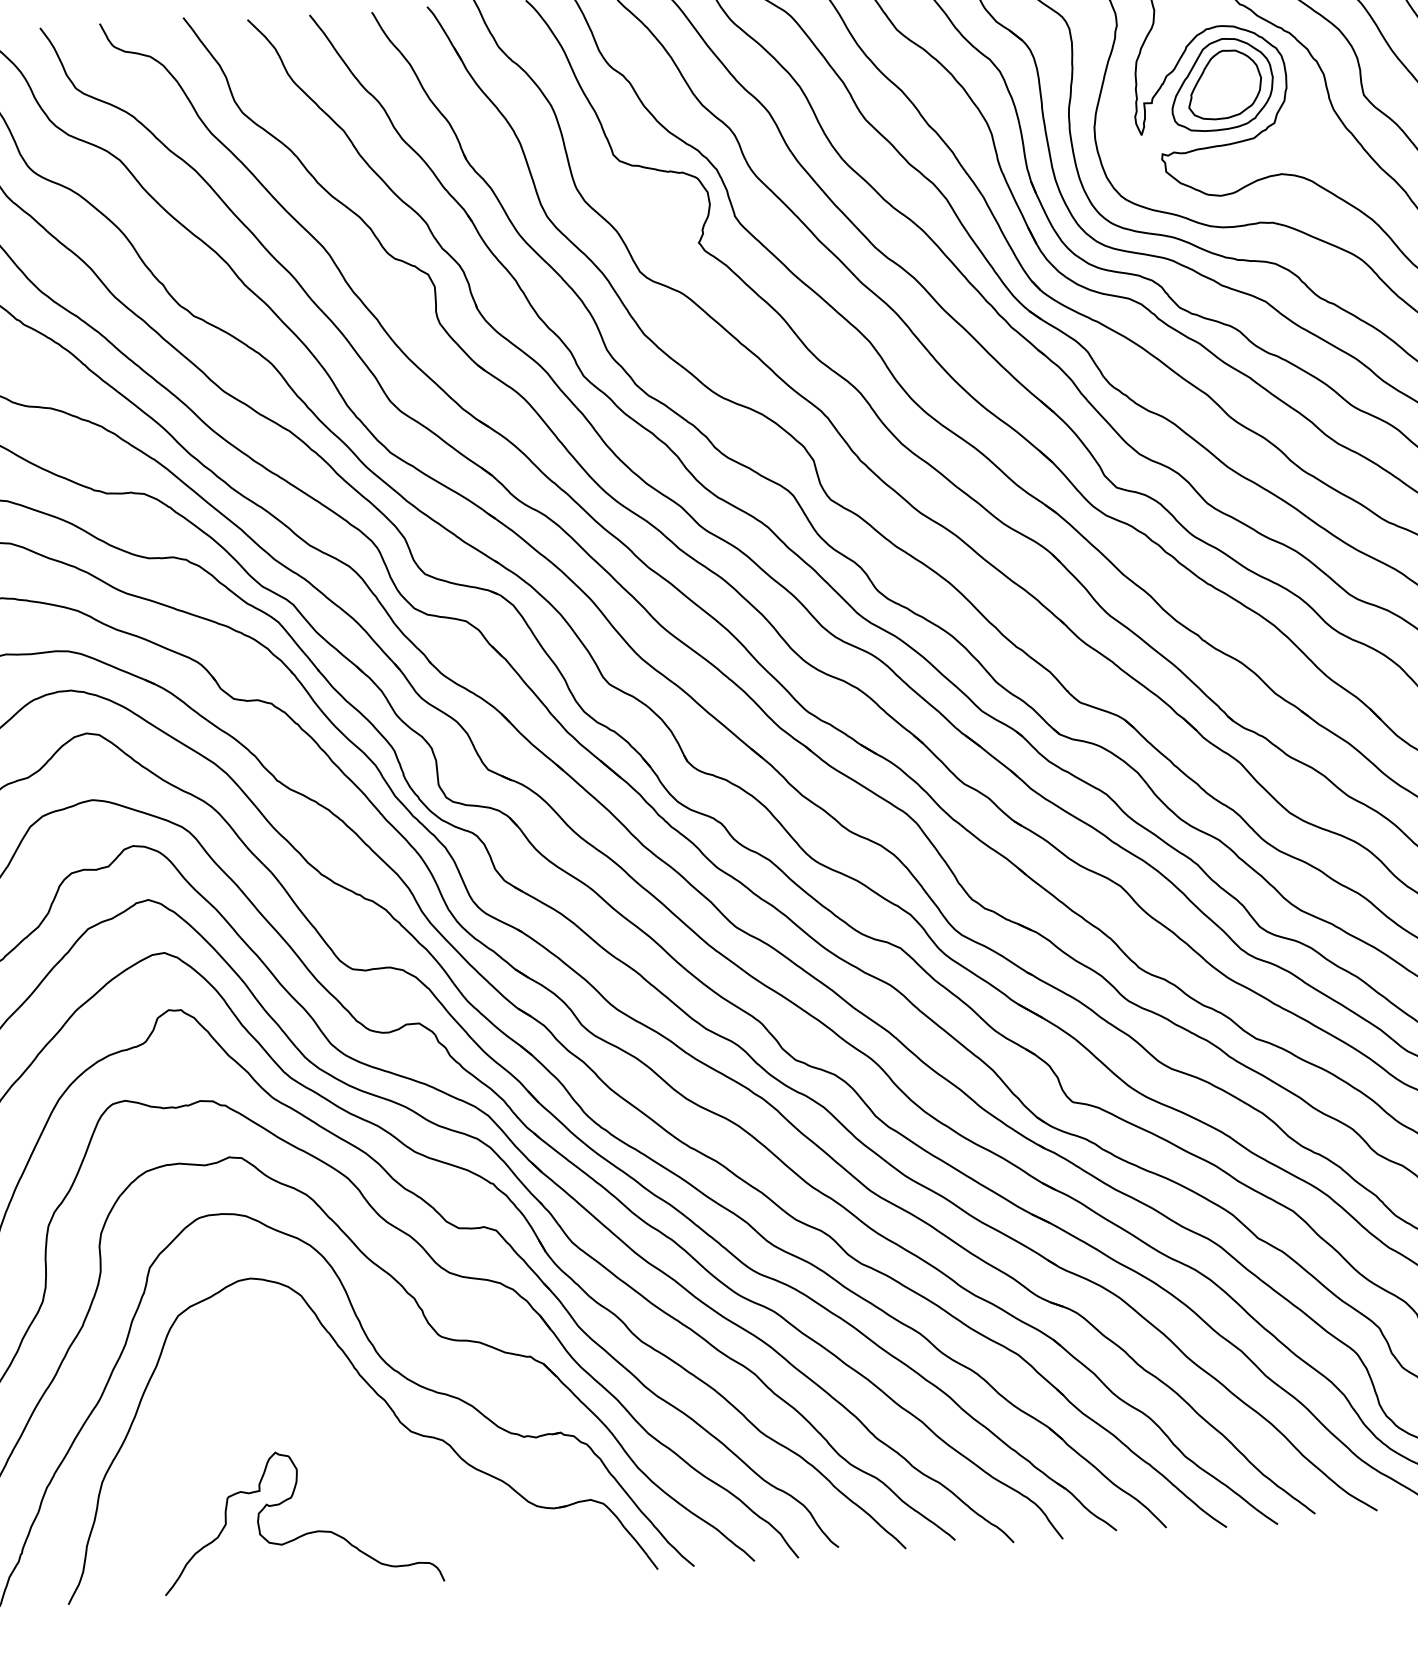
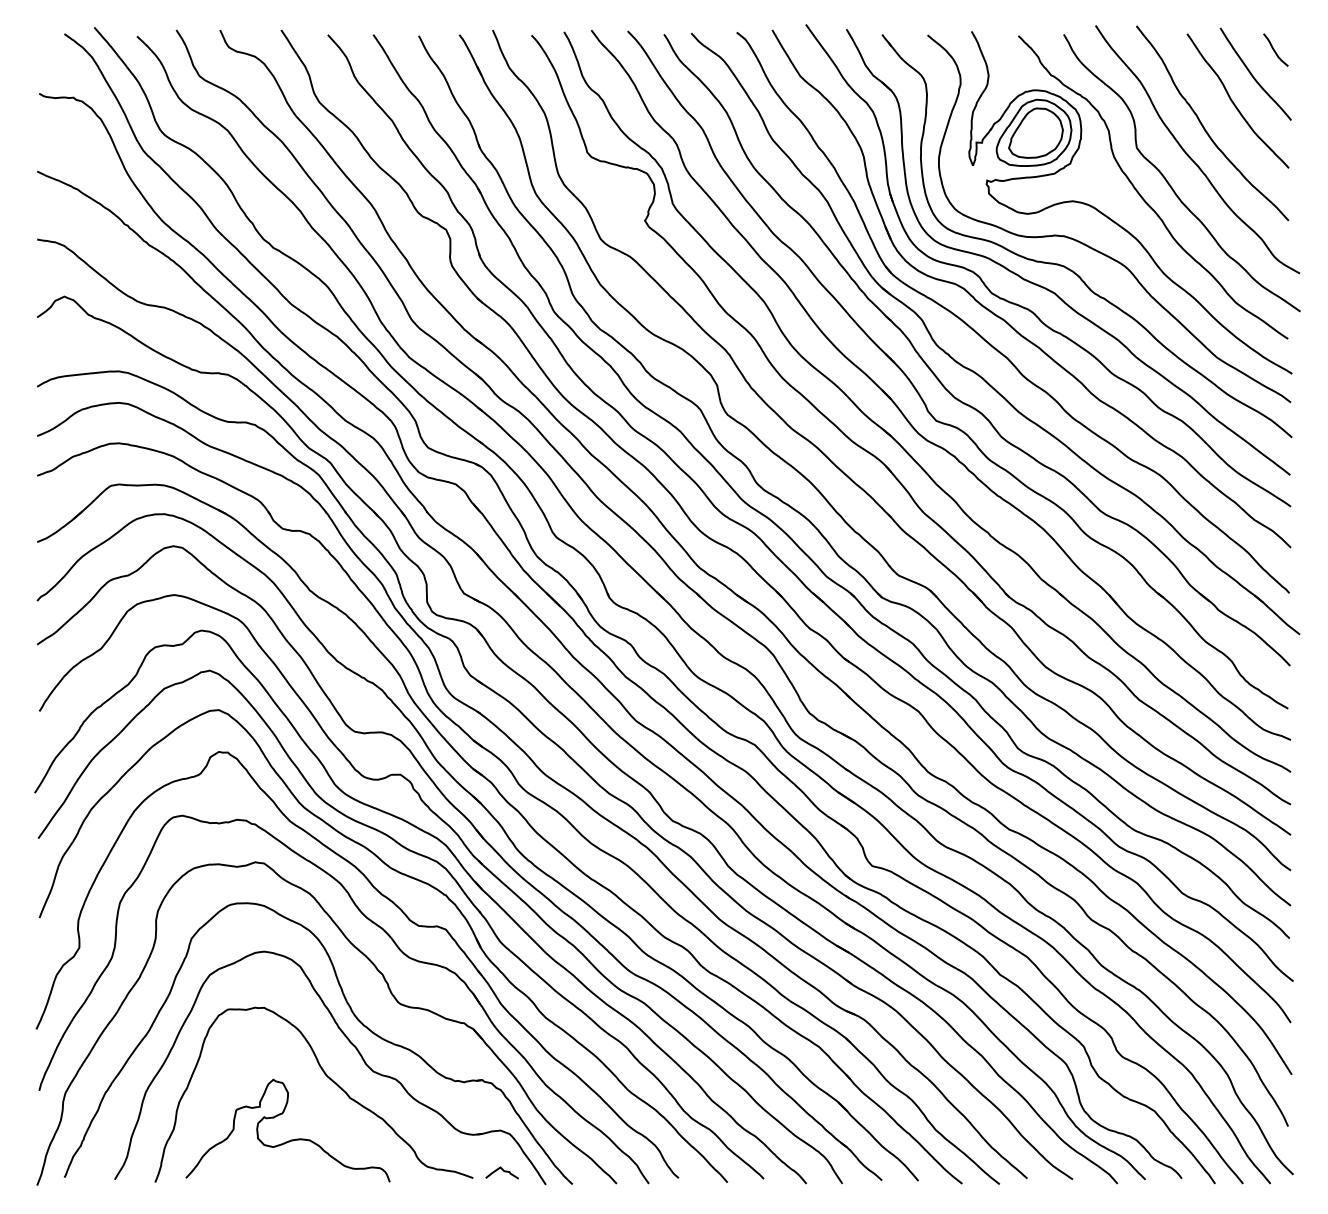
curve: (350, 1445) -> (328, 1078), added
curve: (597, 1554) -> (502, 1170), added

